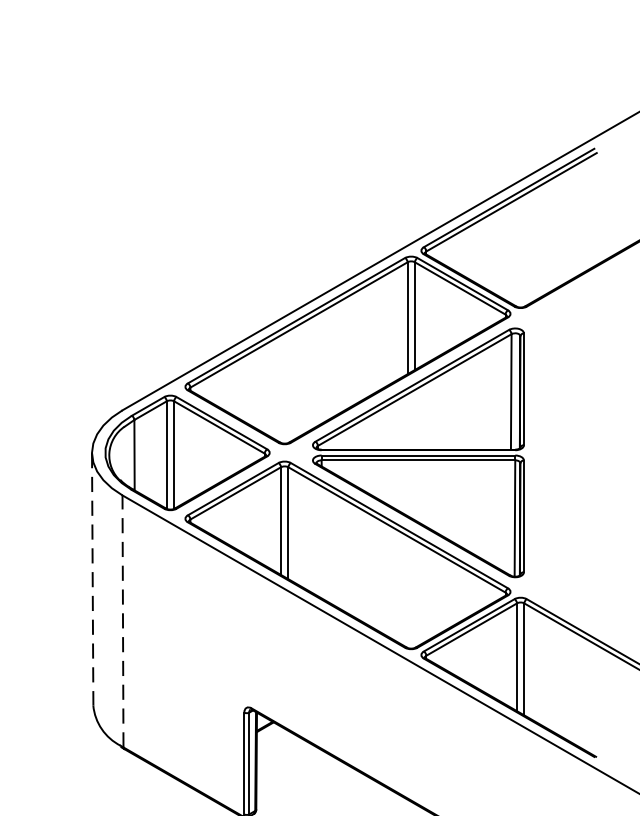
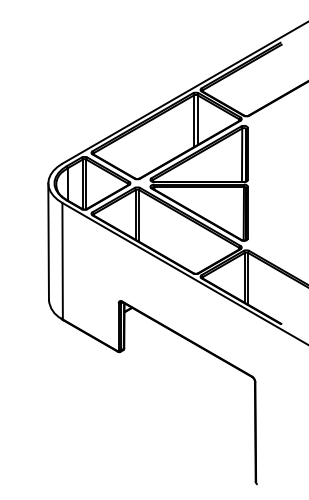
line: (92, 580) -> (48, 242), dashed -> solid
line: (122, 619) -> (62, 260), dashed -> solid

